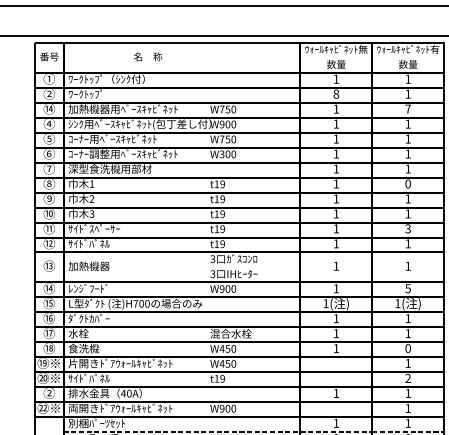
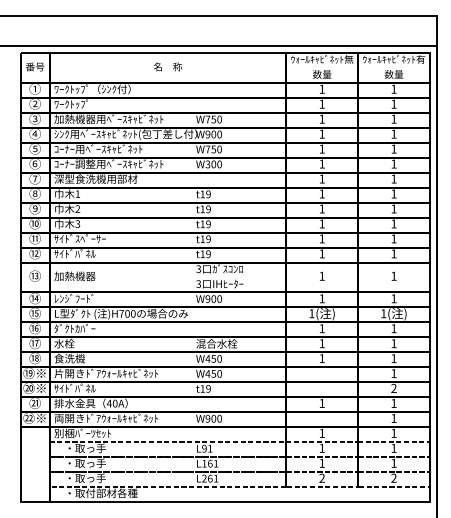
text: (148, 56) -> (168, 66), moved
text: (335, 93) -> (321, 103), 8 -> 1
text: (48, 108) -> (34, 118), ⑭ -> ③
text: (407, 108) -> (393, 118), 7 -> 1
text: (407, 183) -> (393, 193), 0 -> 1
text: (407, 228) -> (393, 238), 3 -> 1
text: (407, 288) -> (393, 298), 5 -> 1
text: (407, 348) -> (393, 358), 0 -> 1
text: (48, 393) -> (34, 403), ② -> ㉑

